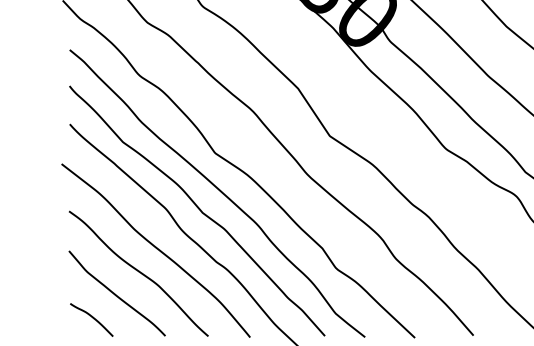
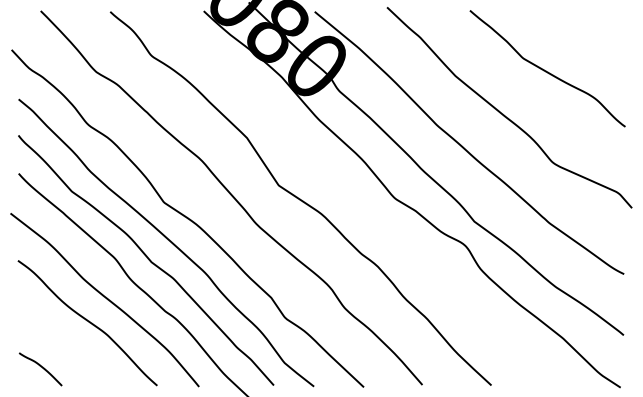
curve: (115, 294) -> (64, 343), removed

